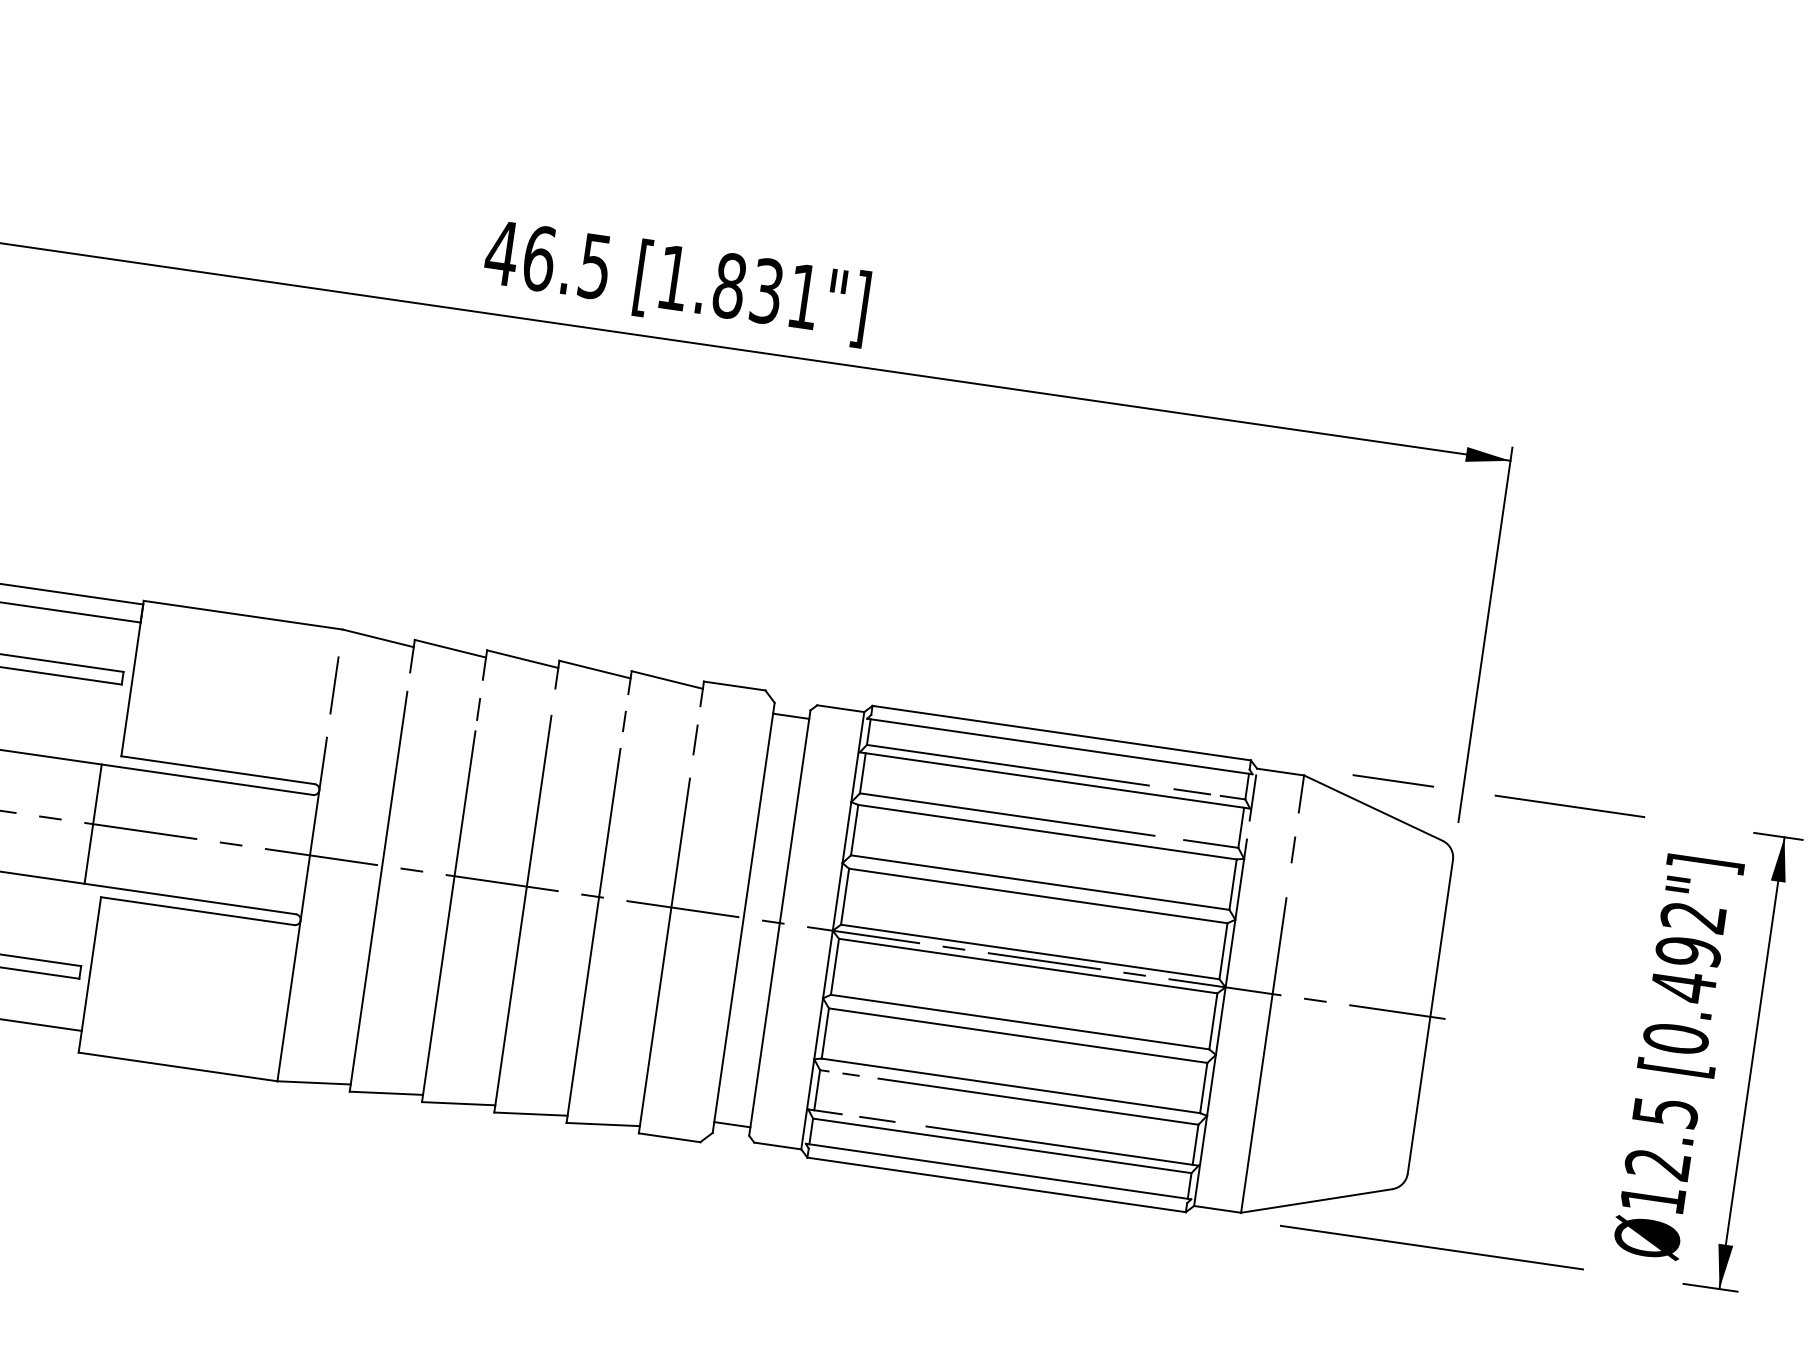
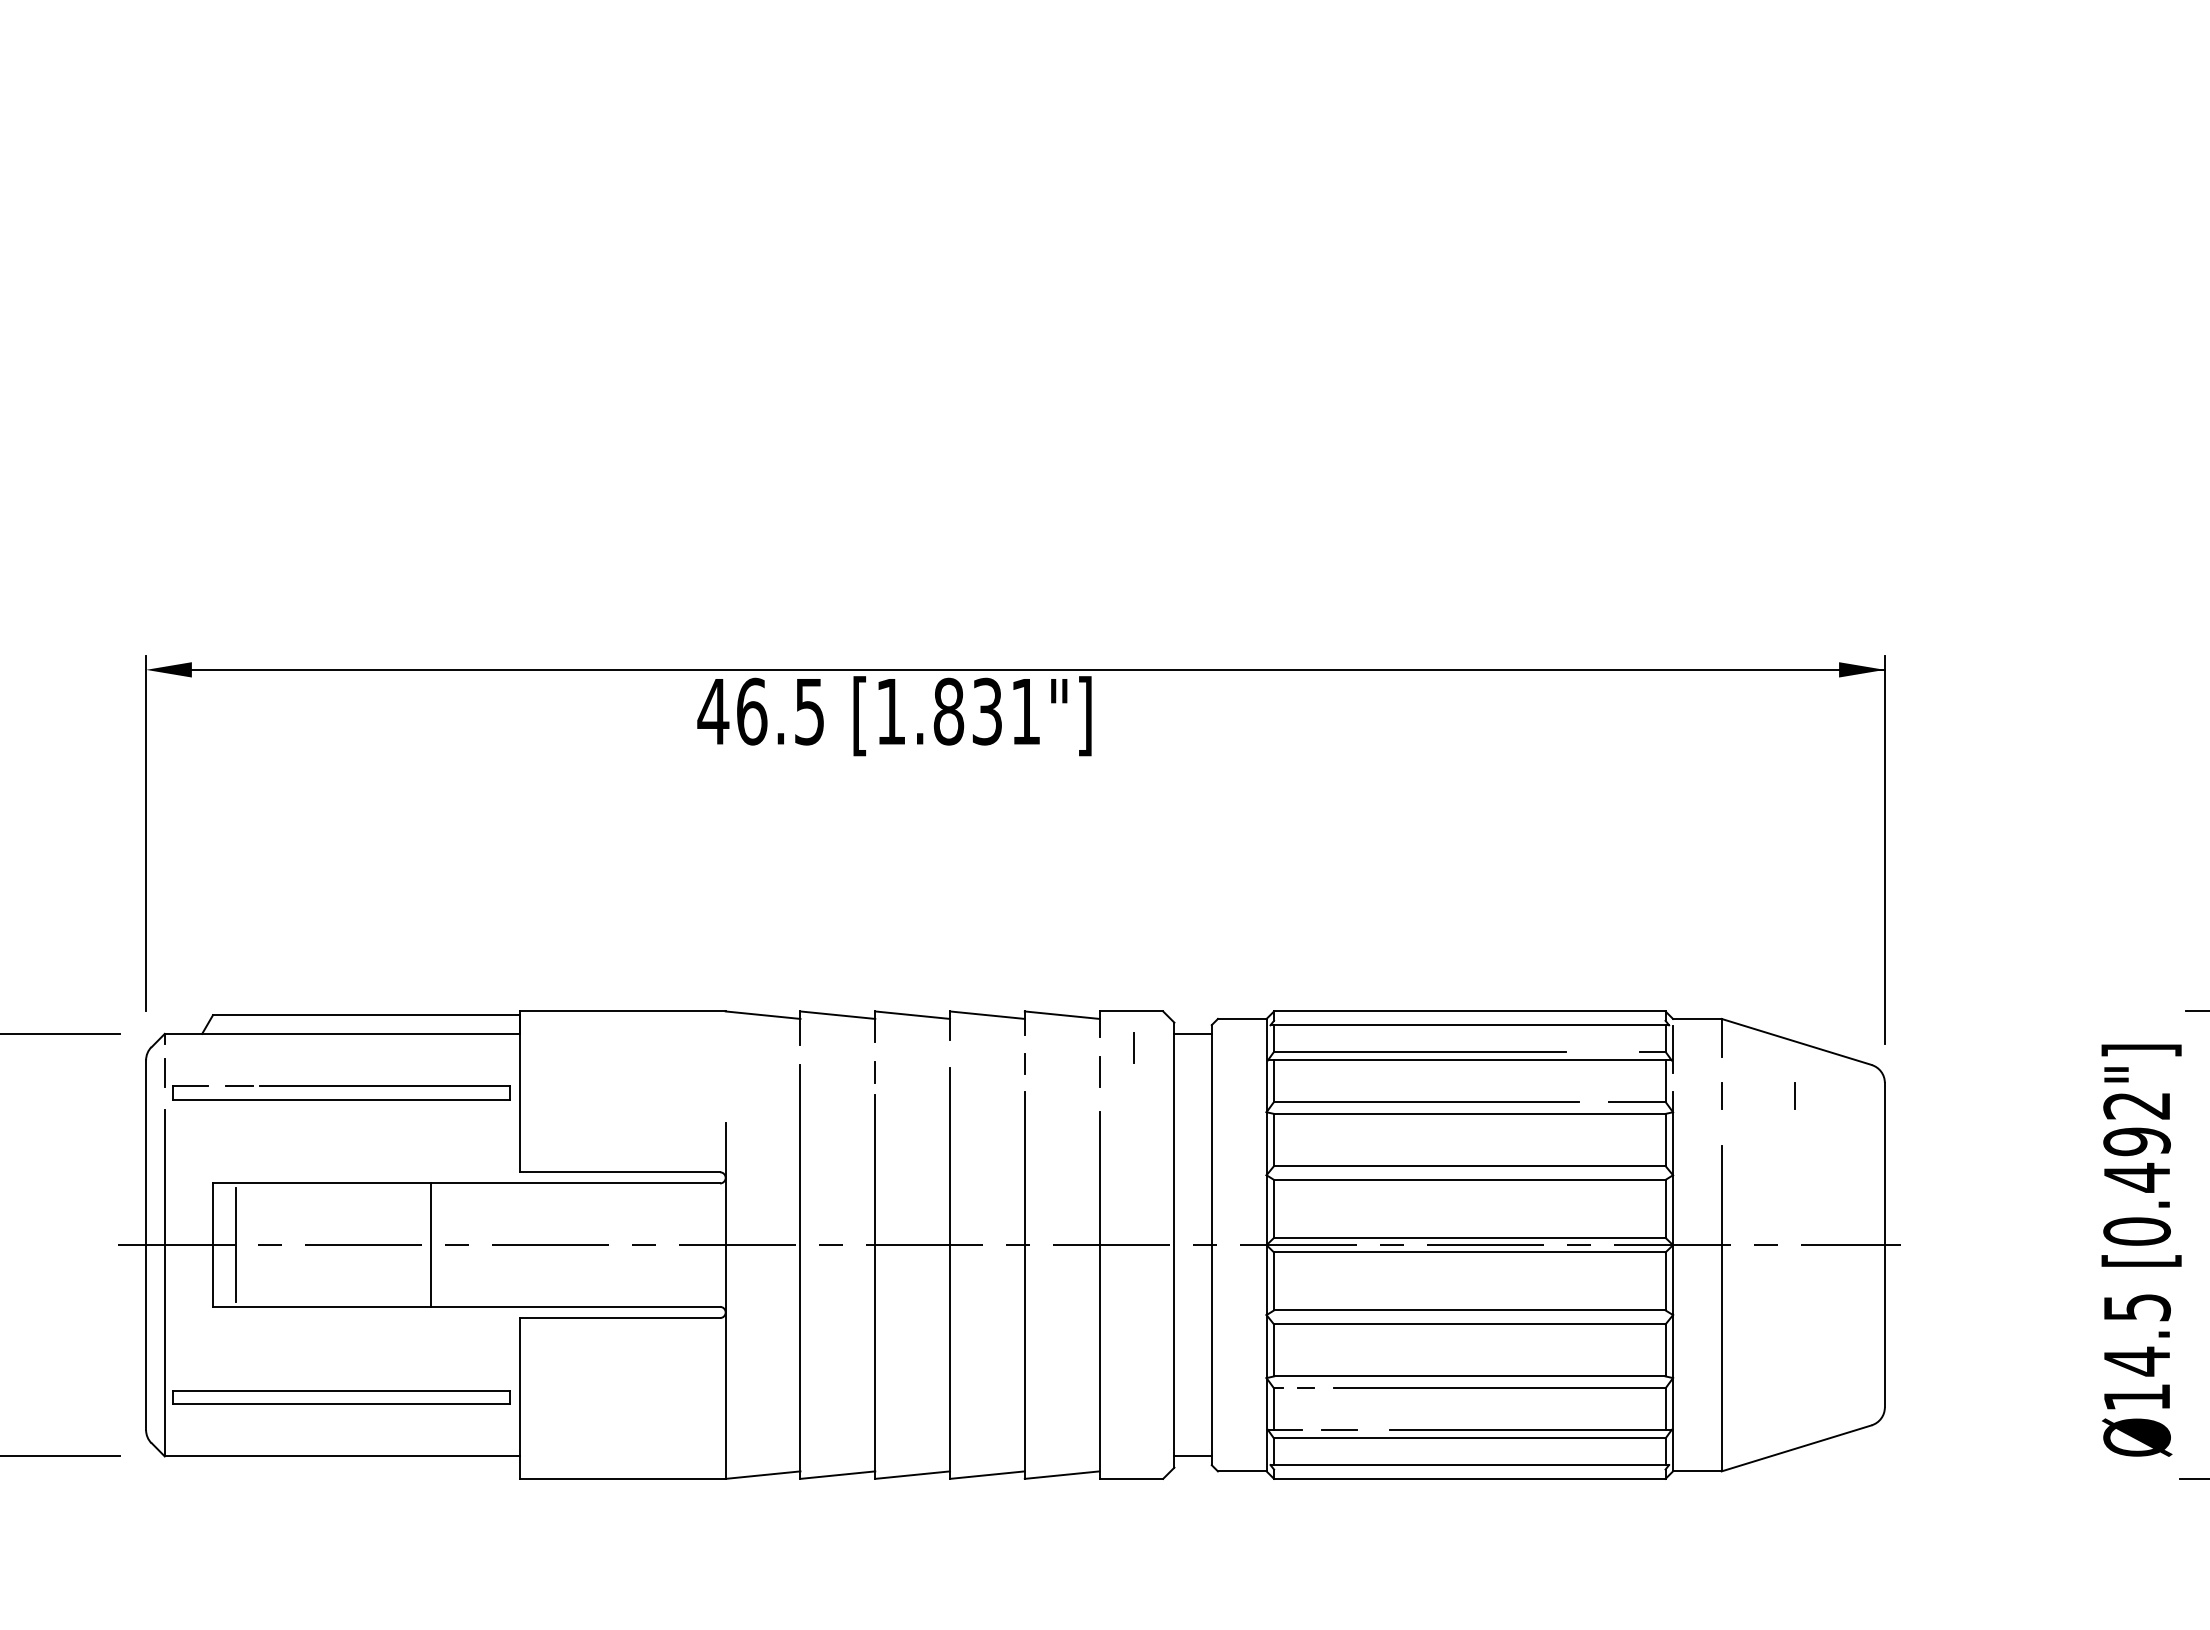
text: (676, 283) -> (894, 716), moved
line: (334, 684) -> (725, 1068), removed
line: (731, 721) -> (1133, 1047), added
line: (1392, 780) -> (1812, 1011), removed
line: (1192, 791) -> (1610, 1051), removed
line: (1569, 805) -> (1995, 1010), removed
line: (93, 823) -> (431, 1244), moved
line: (1363, 859) -> (1794, 1095), added
text: (1657, 1164) -> (2136, 1361), Ø12.5 -> Ø14.5
line: (1431, 1247) -> (1919, 1478), removed

